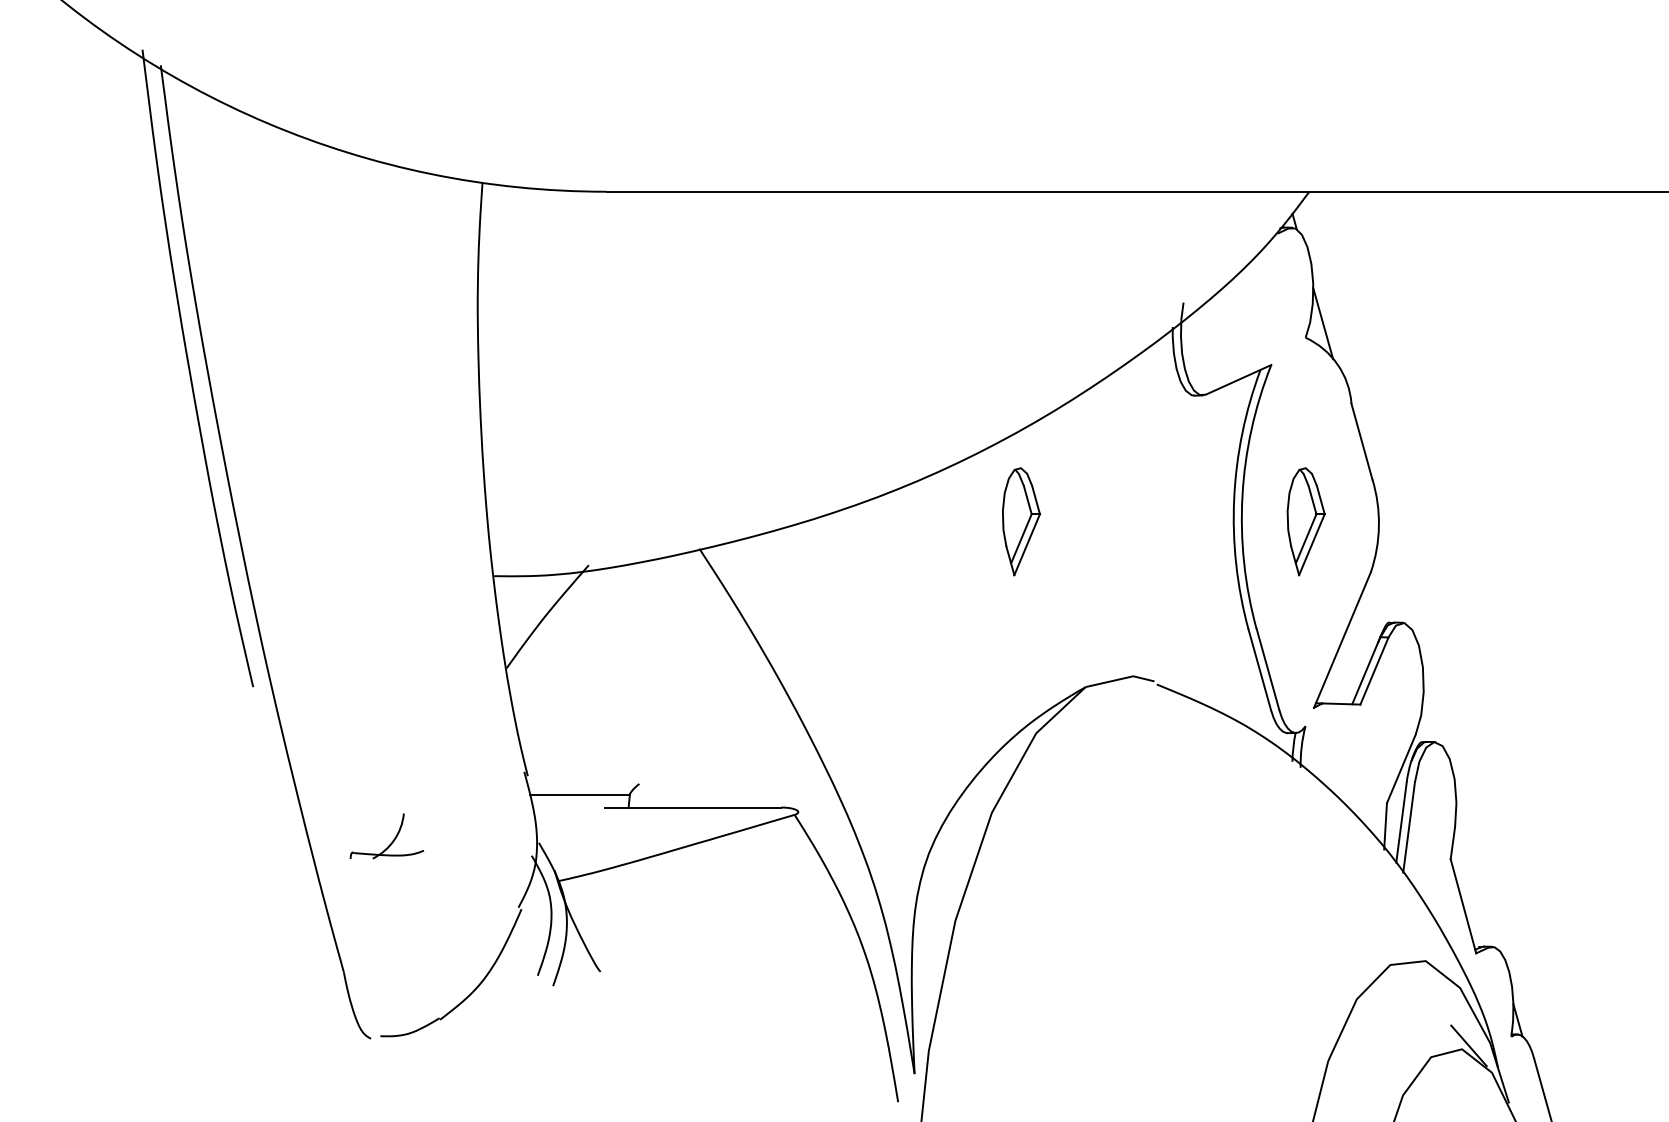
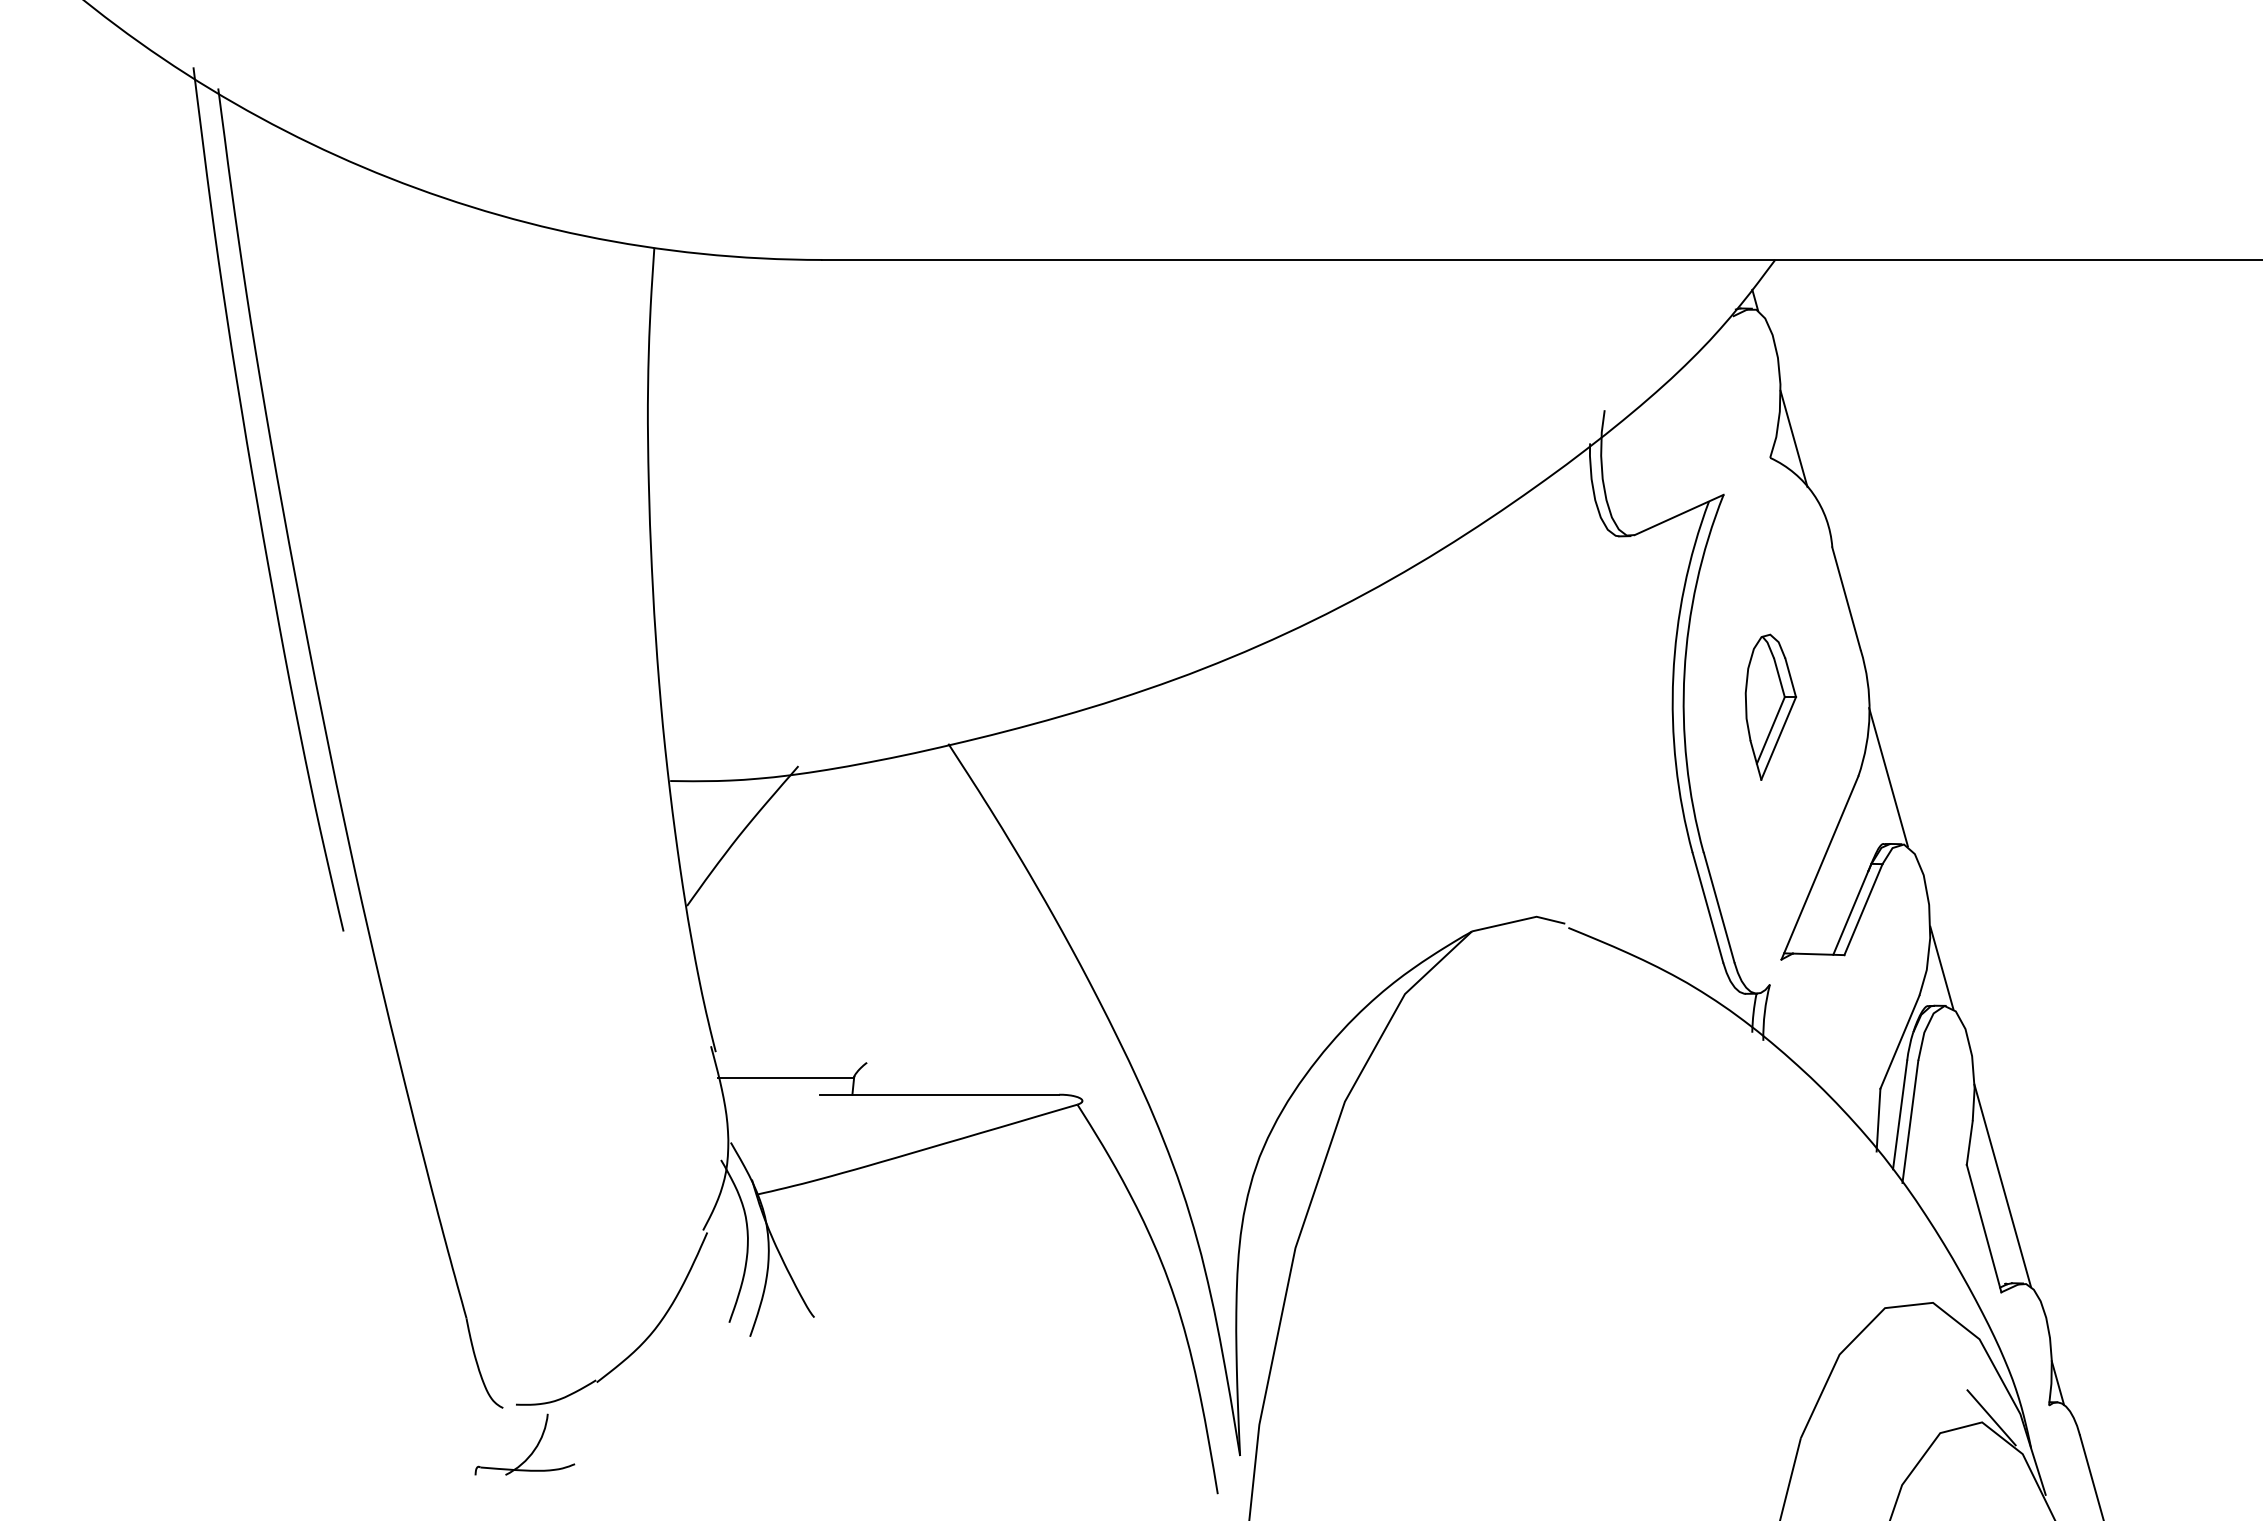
part: (1021, 521) -> (1384, 706), removed
line: (1392, 573) -> (1888, 777), added
line: (1432, 713) -> (1941, 967), added
part: (393, 839) -> (533, 1449), moved
line: (1477, 874) -> (2002, 1185), added

